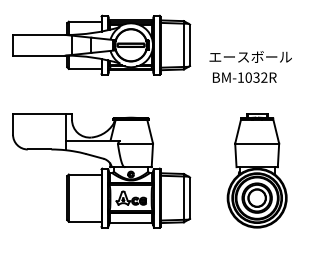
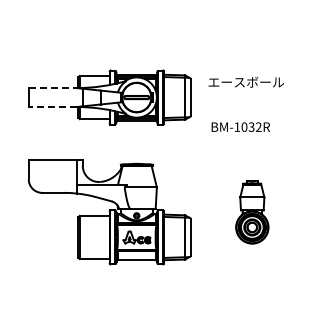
line: (40, 35) -> (53, 88), solid -> dashed
line: (38, 56) -> (52, 107), solid -> dashed
text: (249, 56) -> (245, 81), moved
part: (257, 170) -> (252, 212), size x0.6

